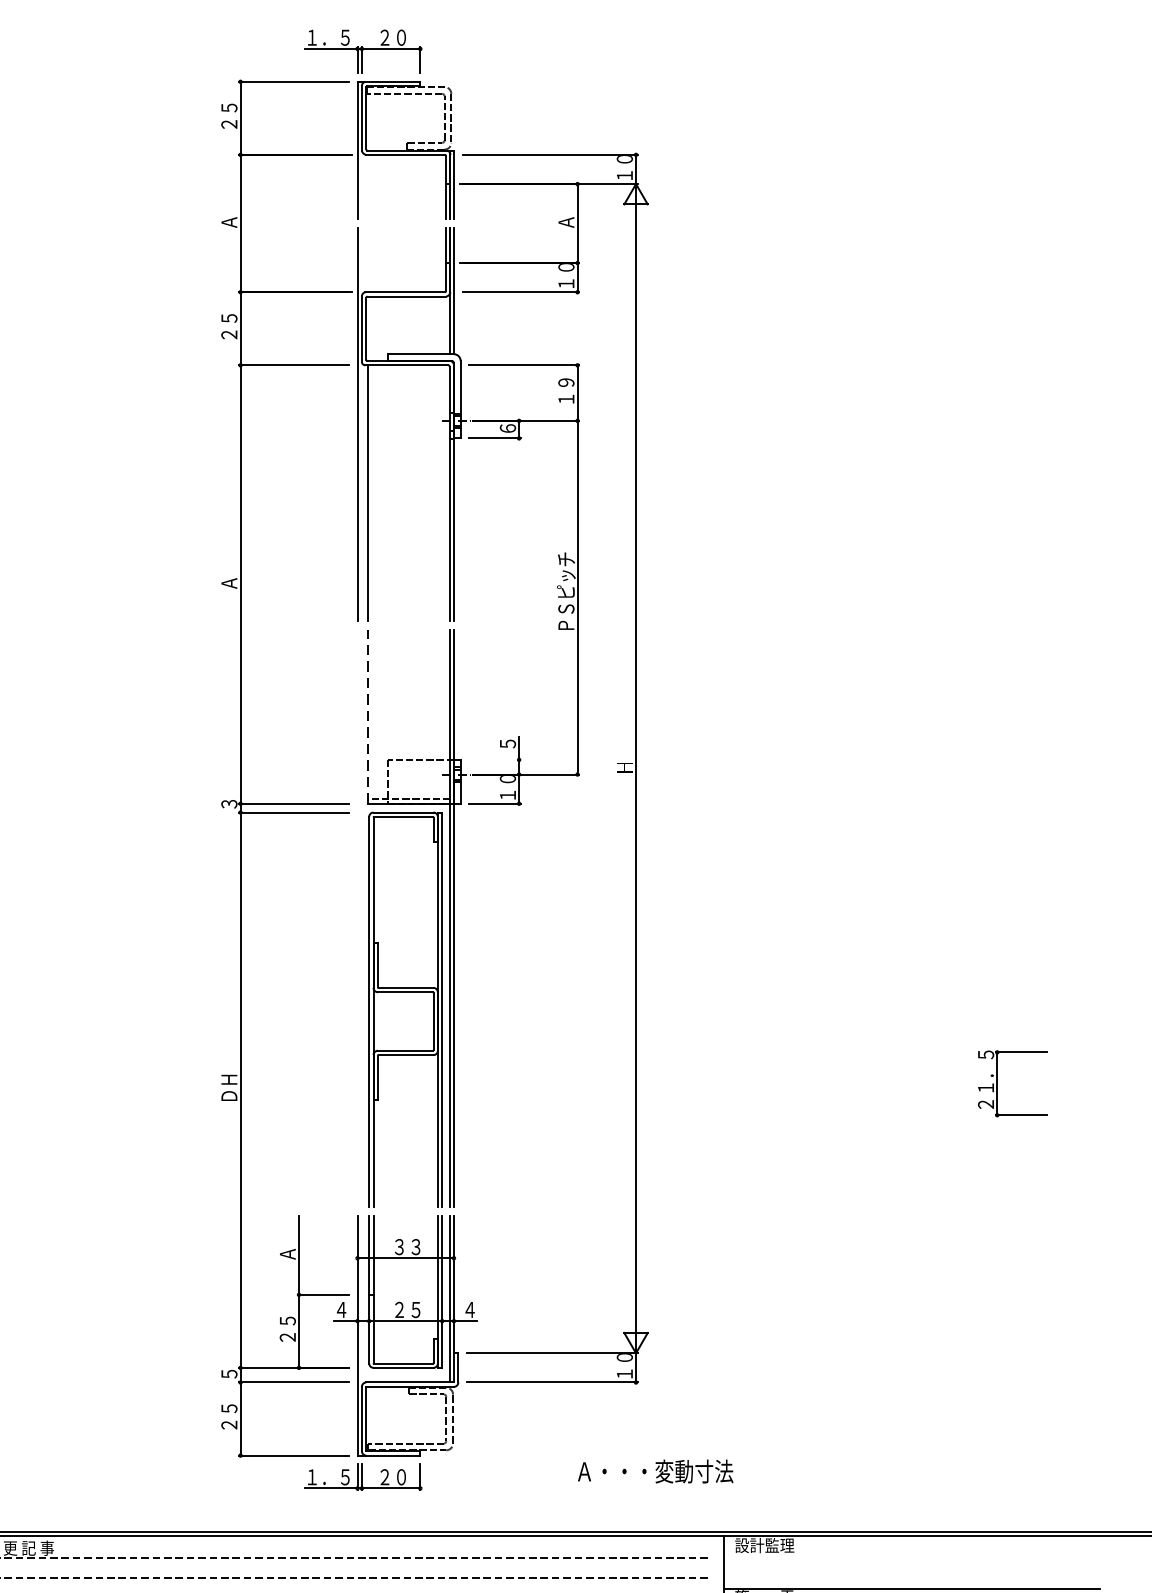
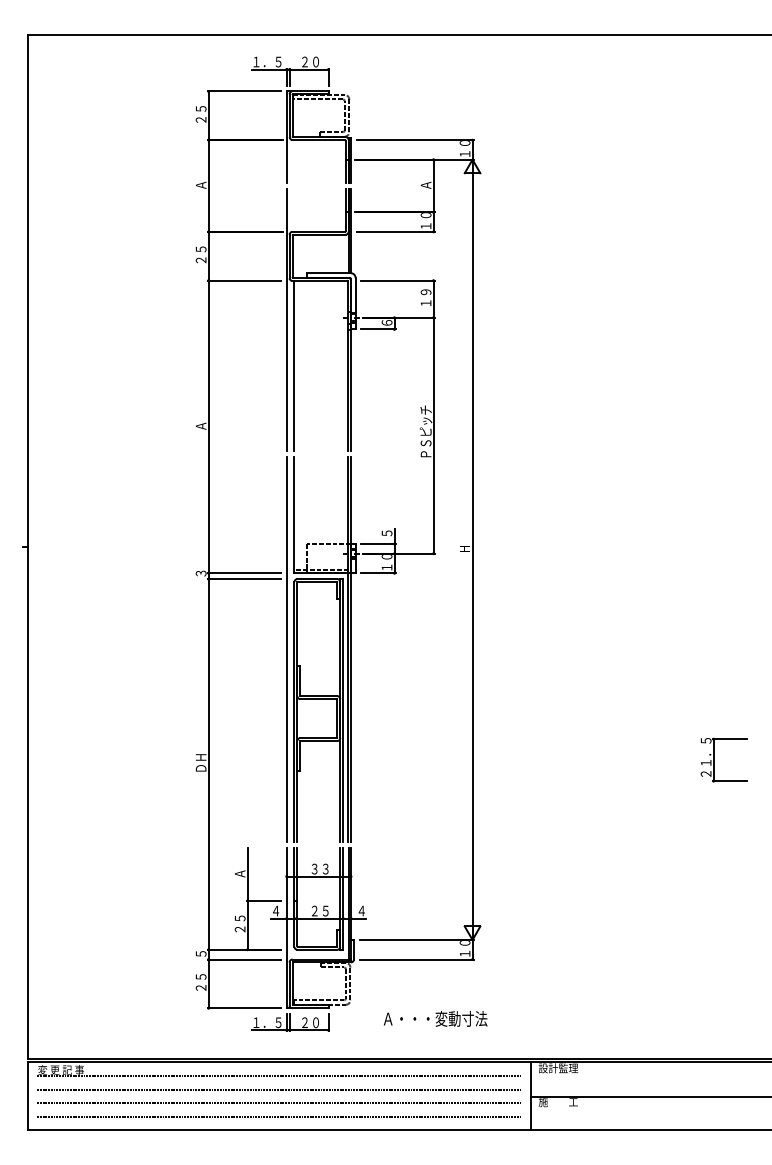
line: (367, 715) -> (293, 514), dashed -> solid
line: (495, 760) -> (378, 544), added
line: (357, 917) -> (286, 649), added
text: (655, 1470) -> (435, 1018), moved

